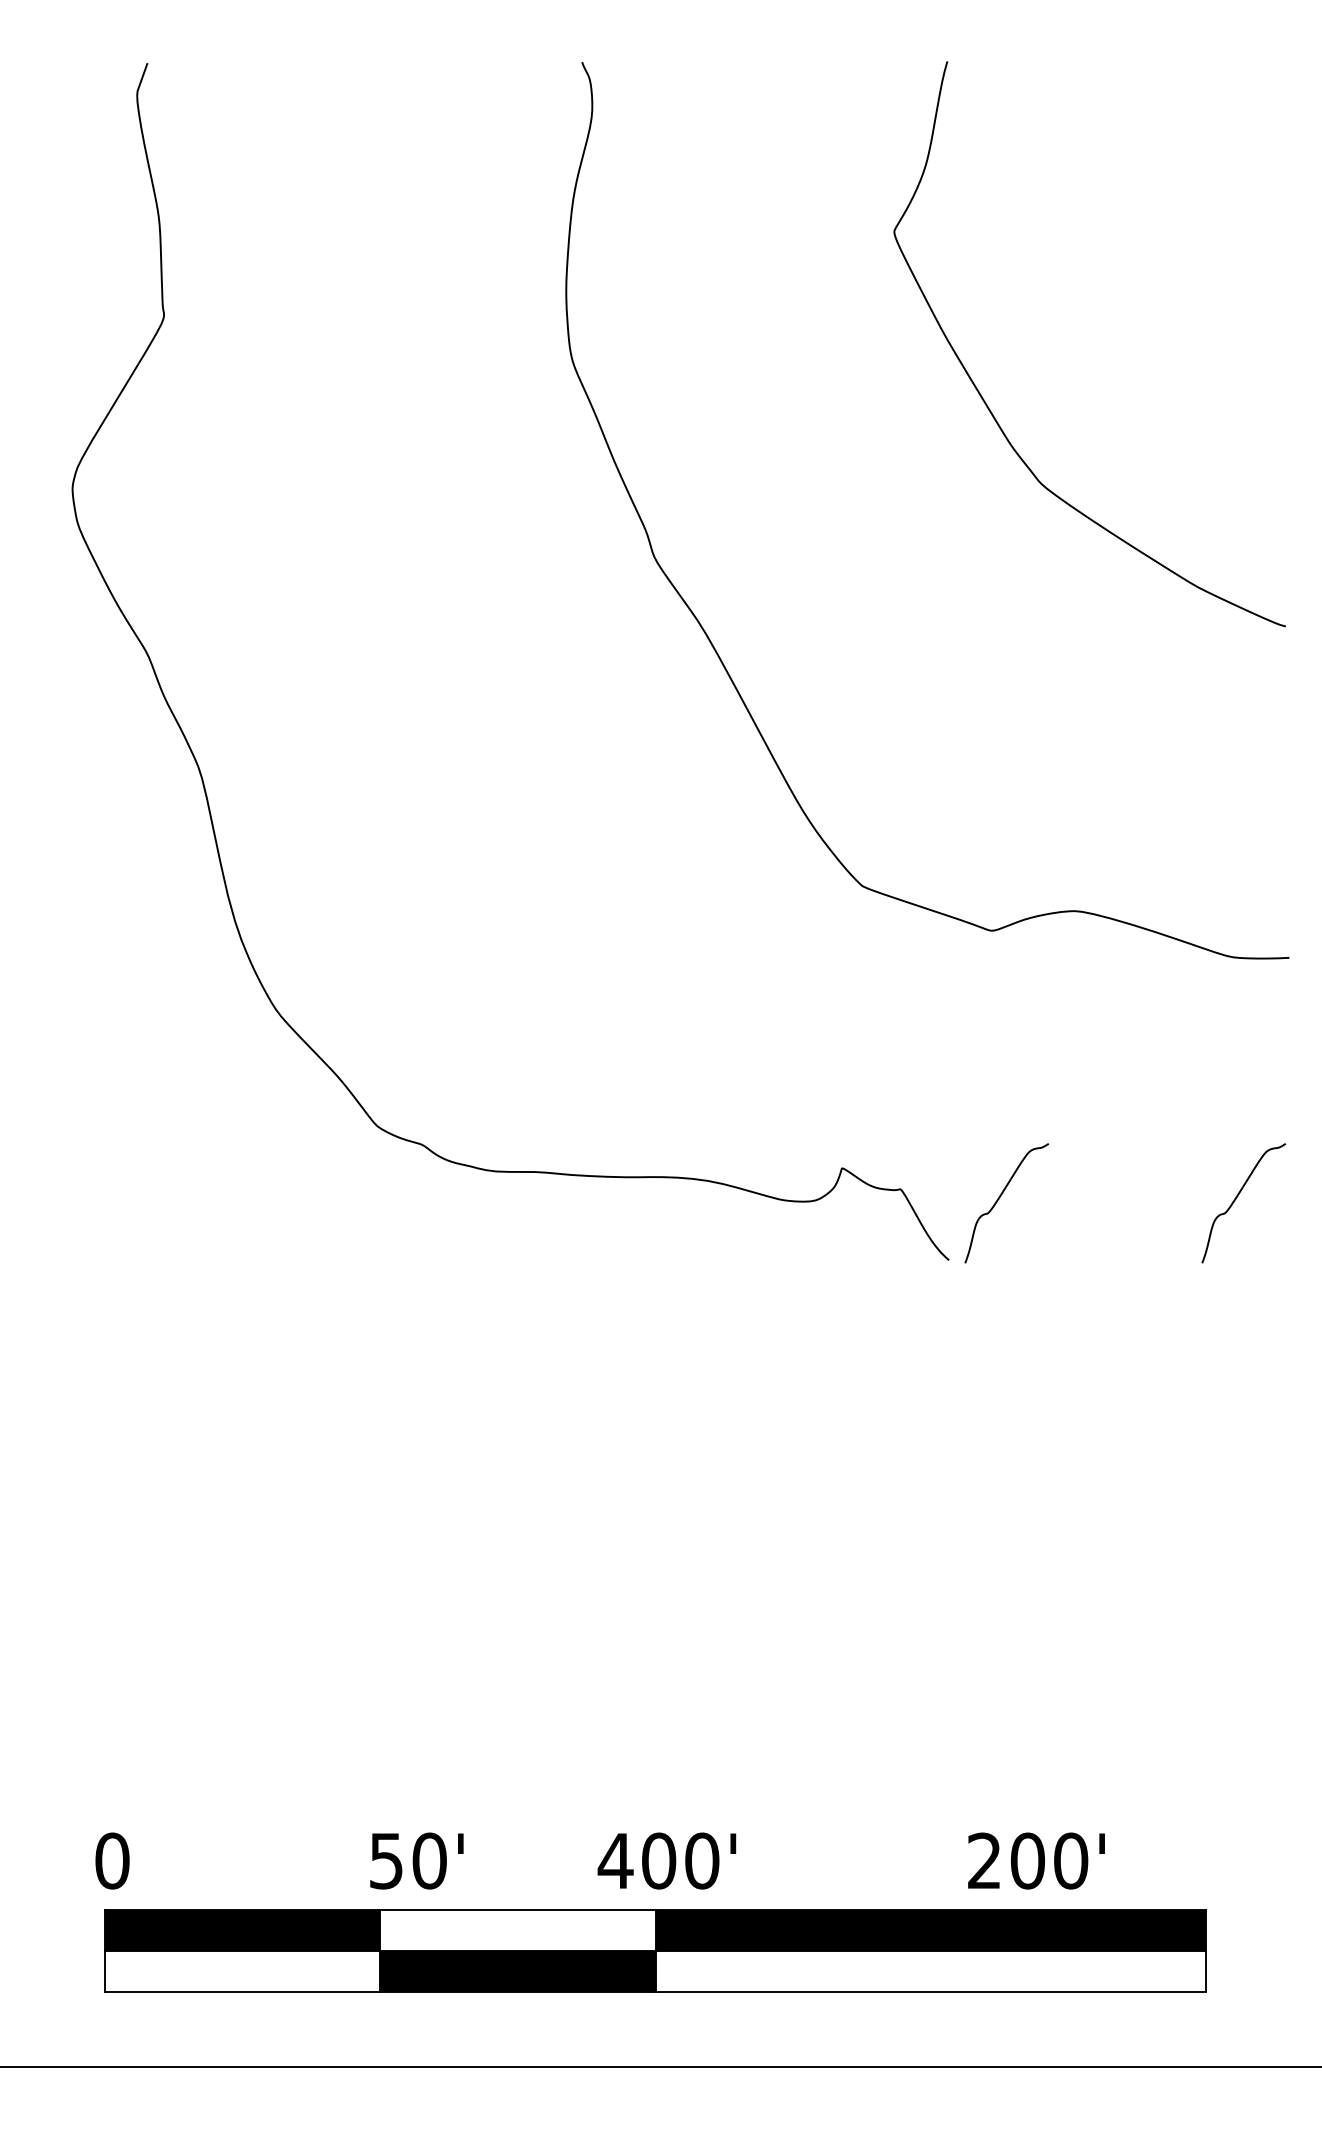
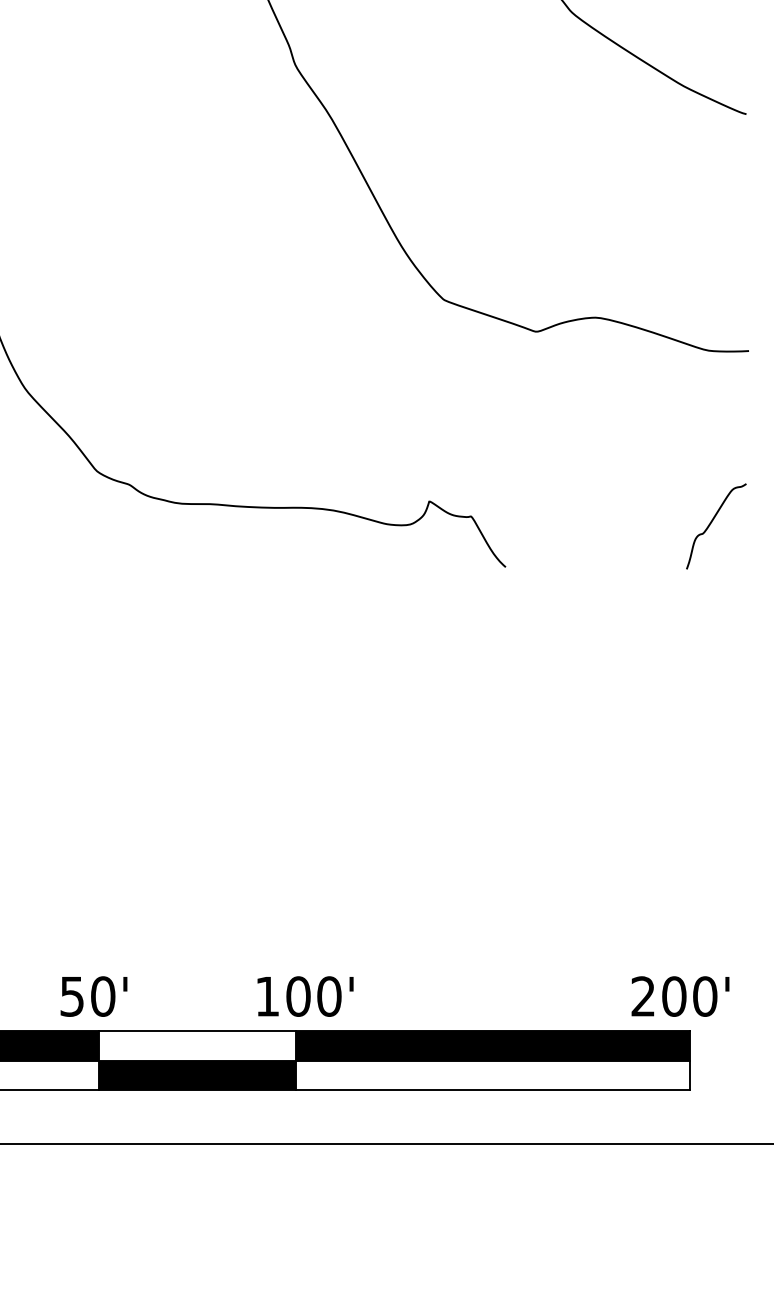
curve: (999, 1199) -> (541, 523), removed
text: (416, 1860) -> (93, 996), moved
text: (615, 1860) -> (267, 996), 400' -> 100'
text: (1036, 1860) -> (680, 996), moved

